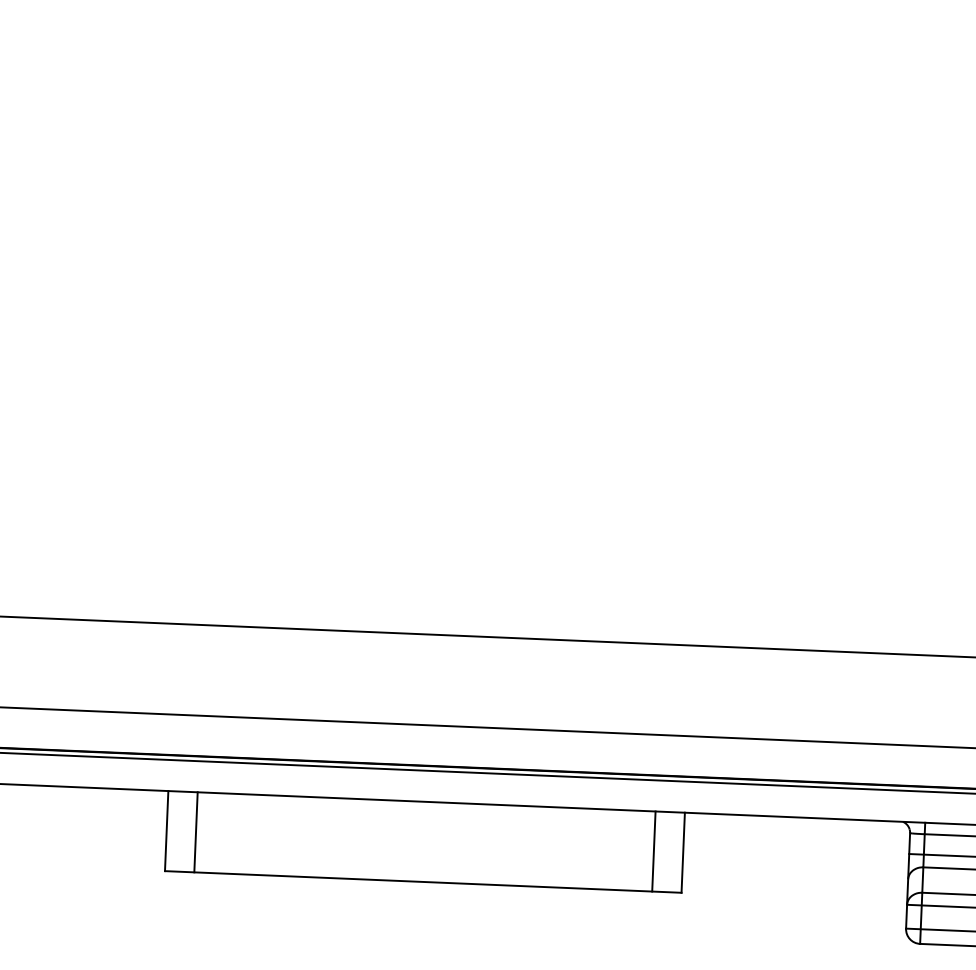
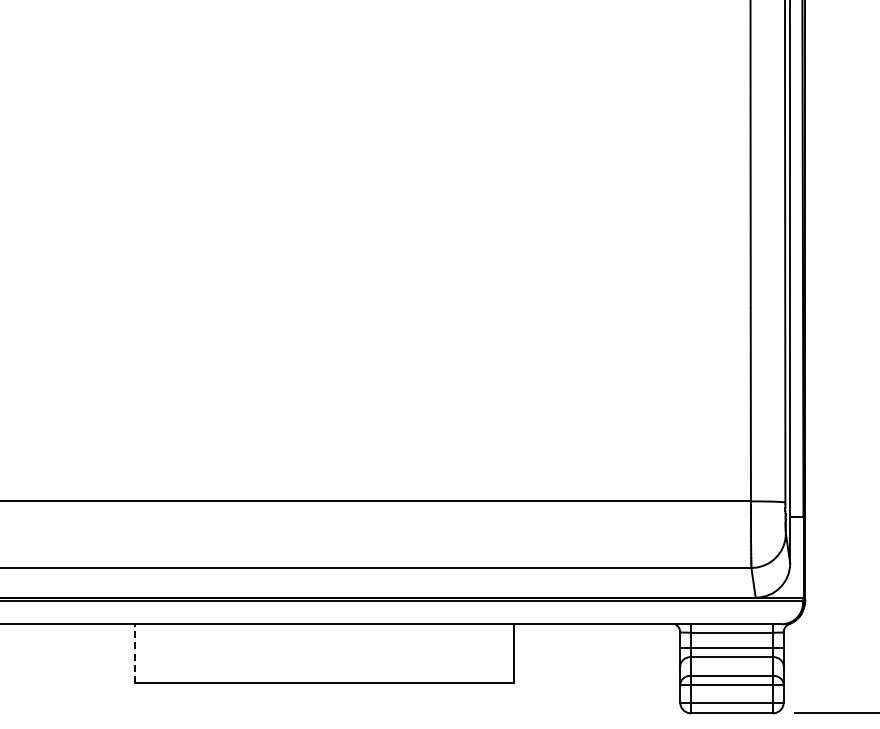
line: (166, 830) -> (134, 653), solid -> dashed
line: (196, 832) -> (156, 653), removed
line: (653, 851) -> (492, 653), removed

